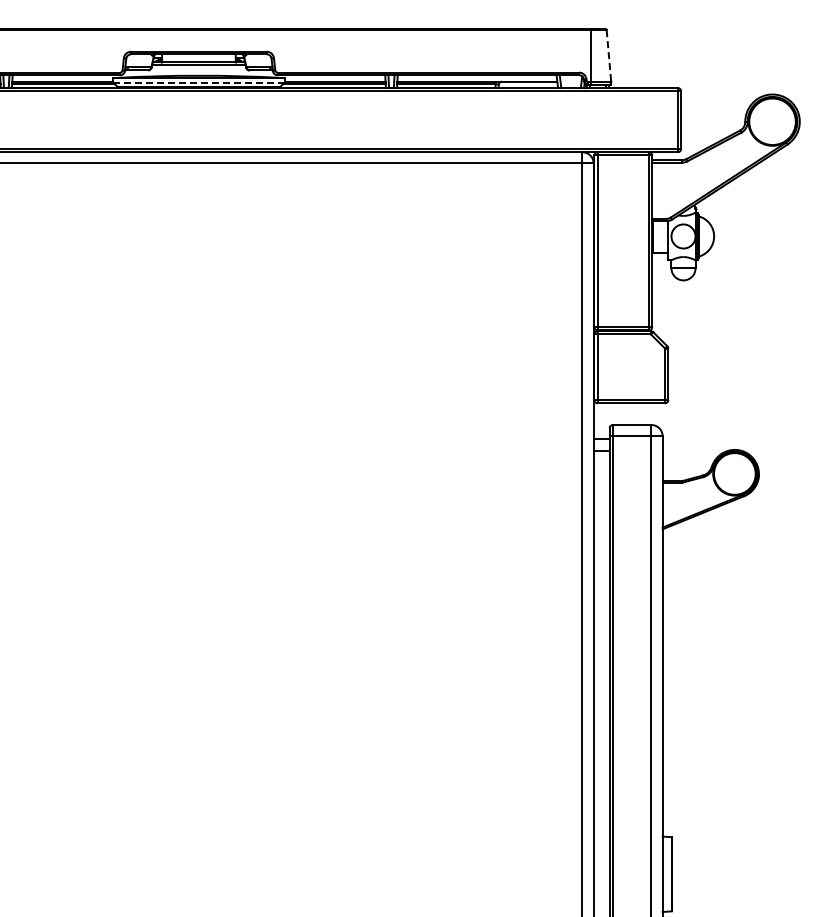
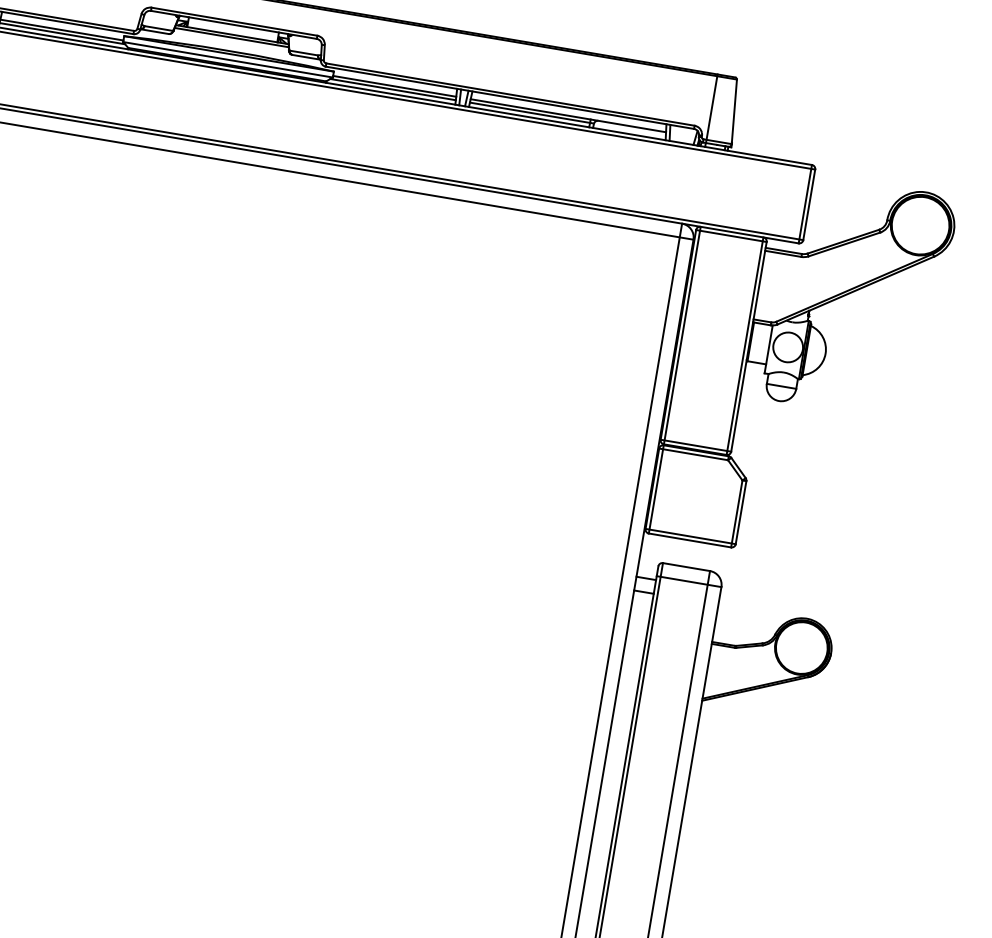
line: (609, 56) -> (734, 112), dashed -> solid
line: (198, 82) -> (227, 59), dashed -> solid

